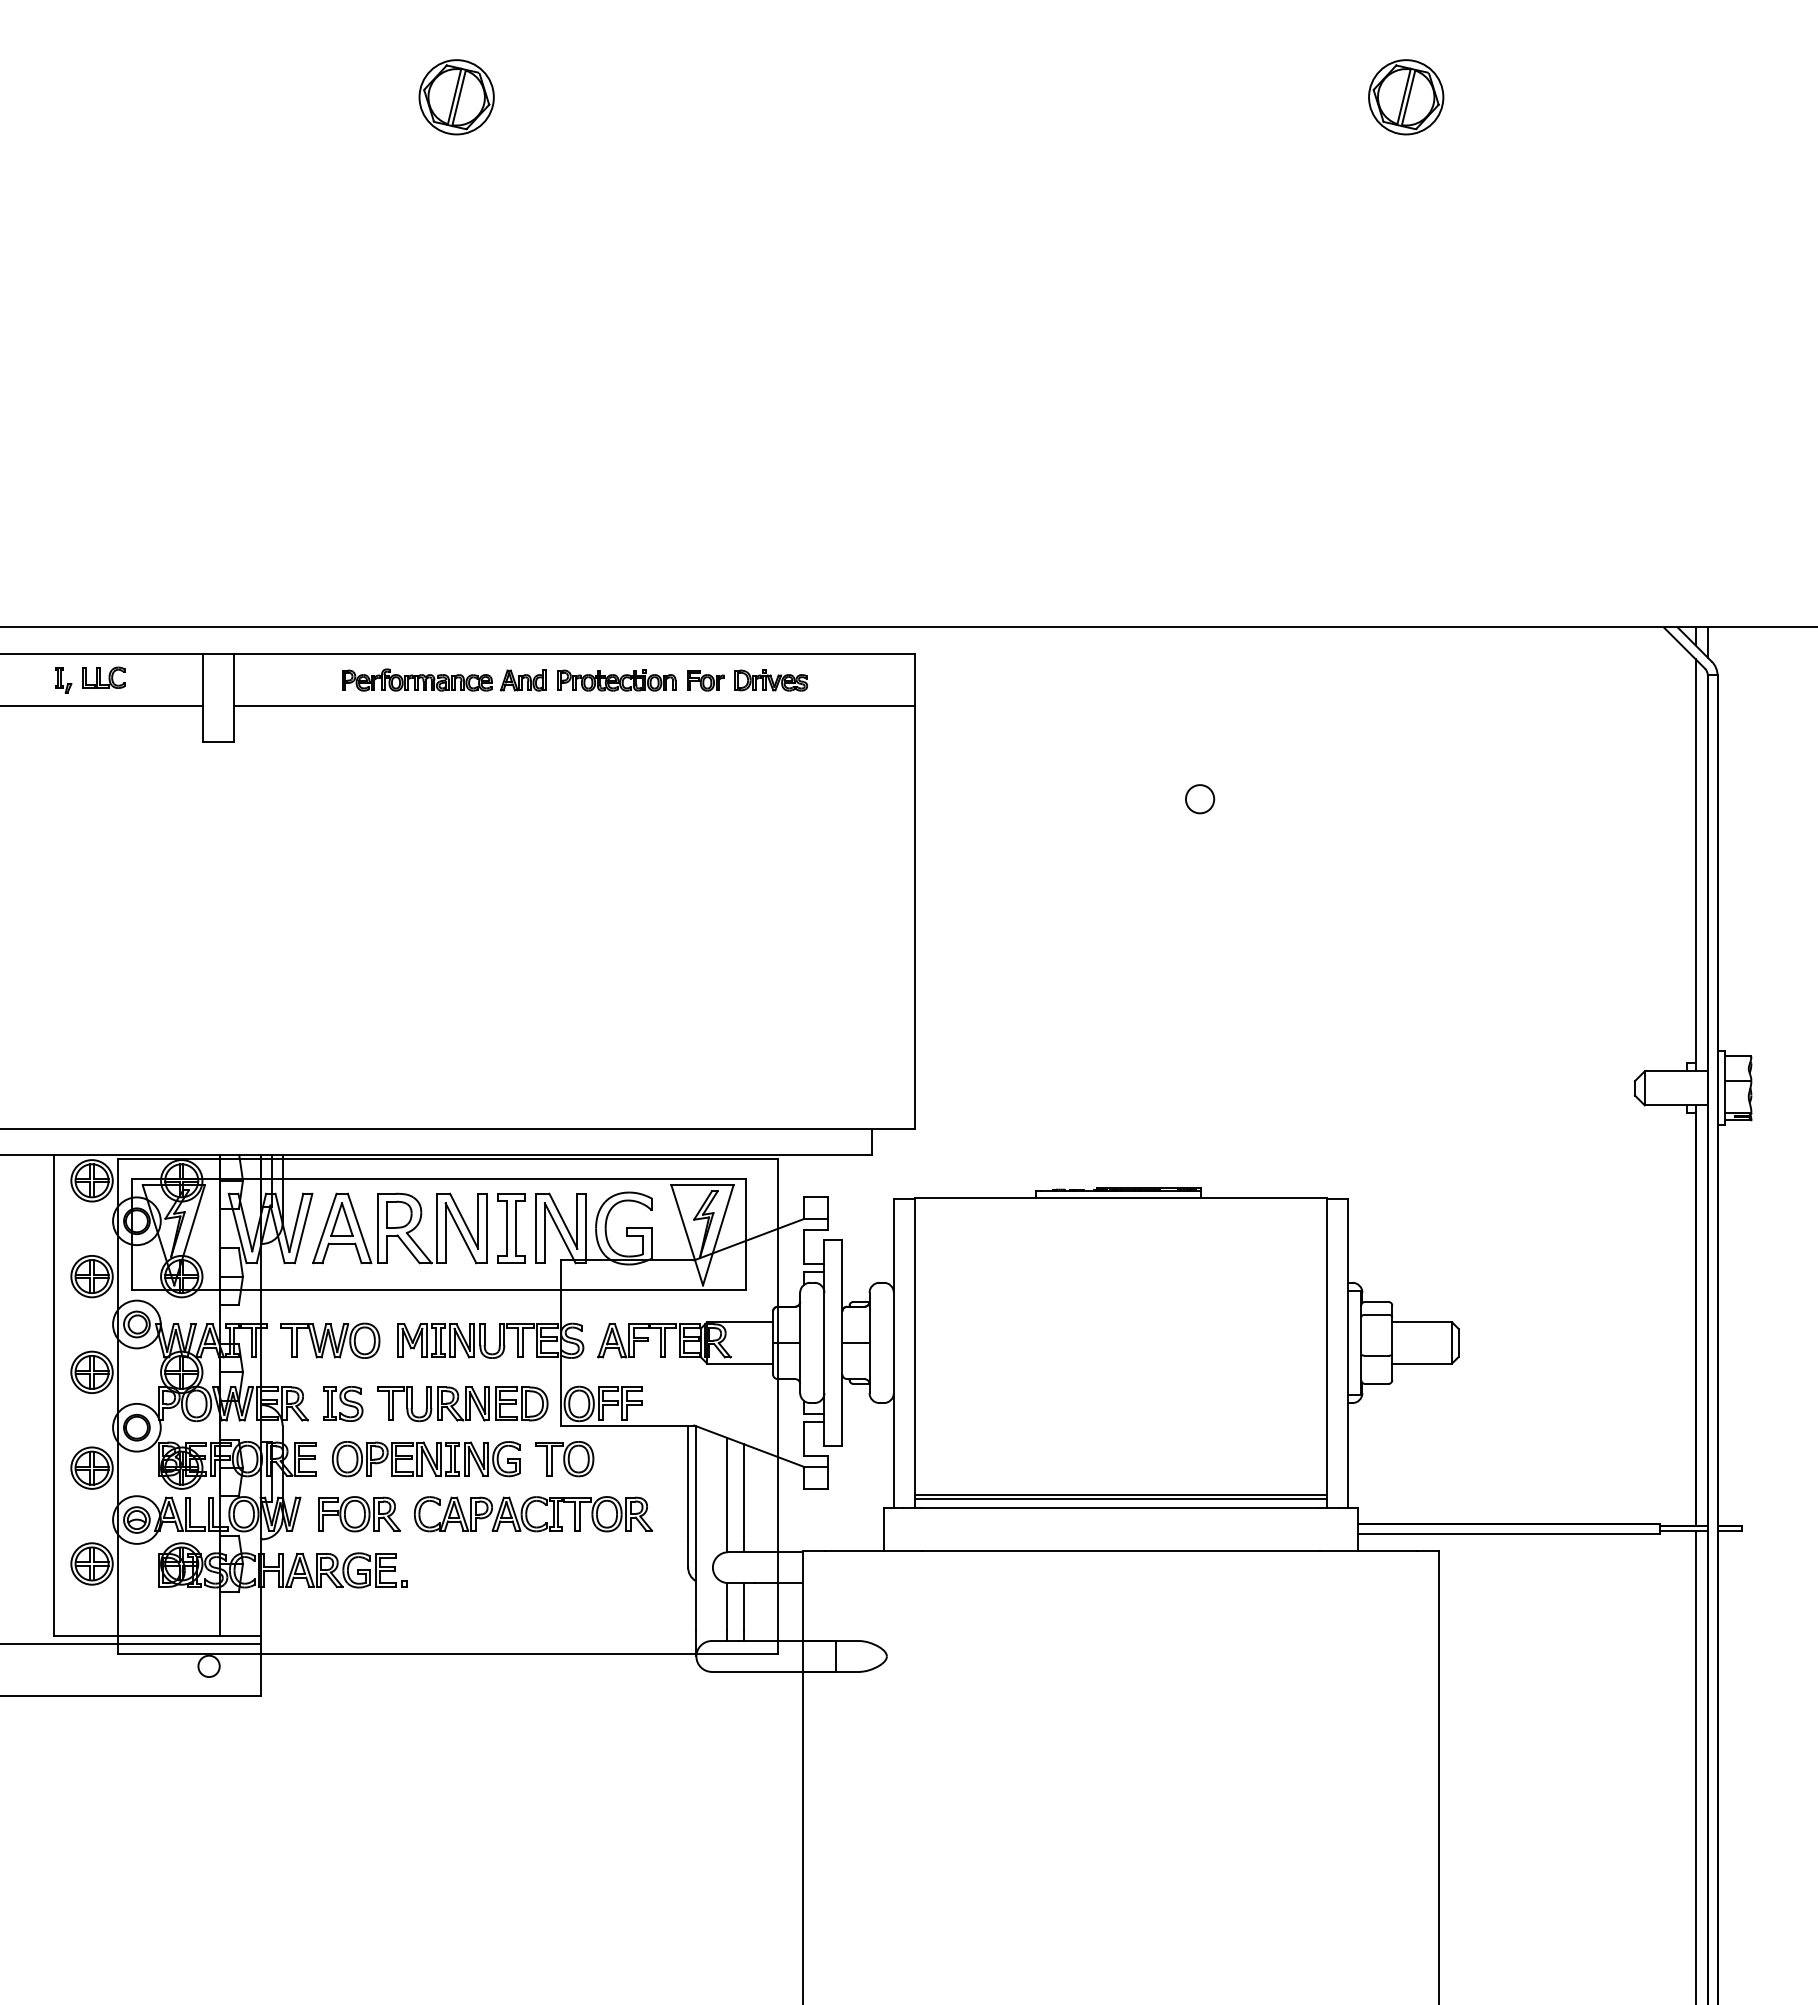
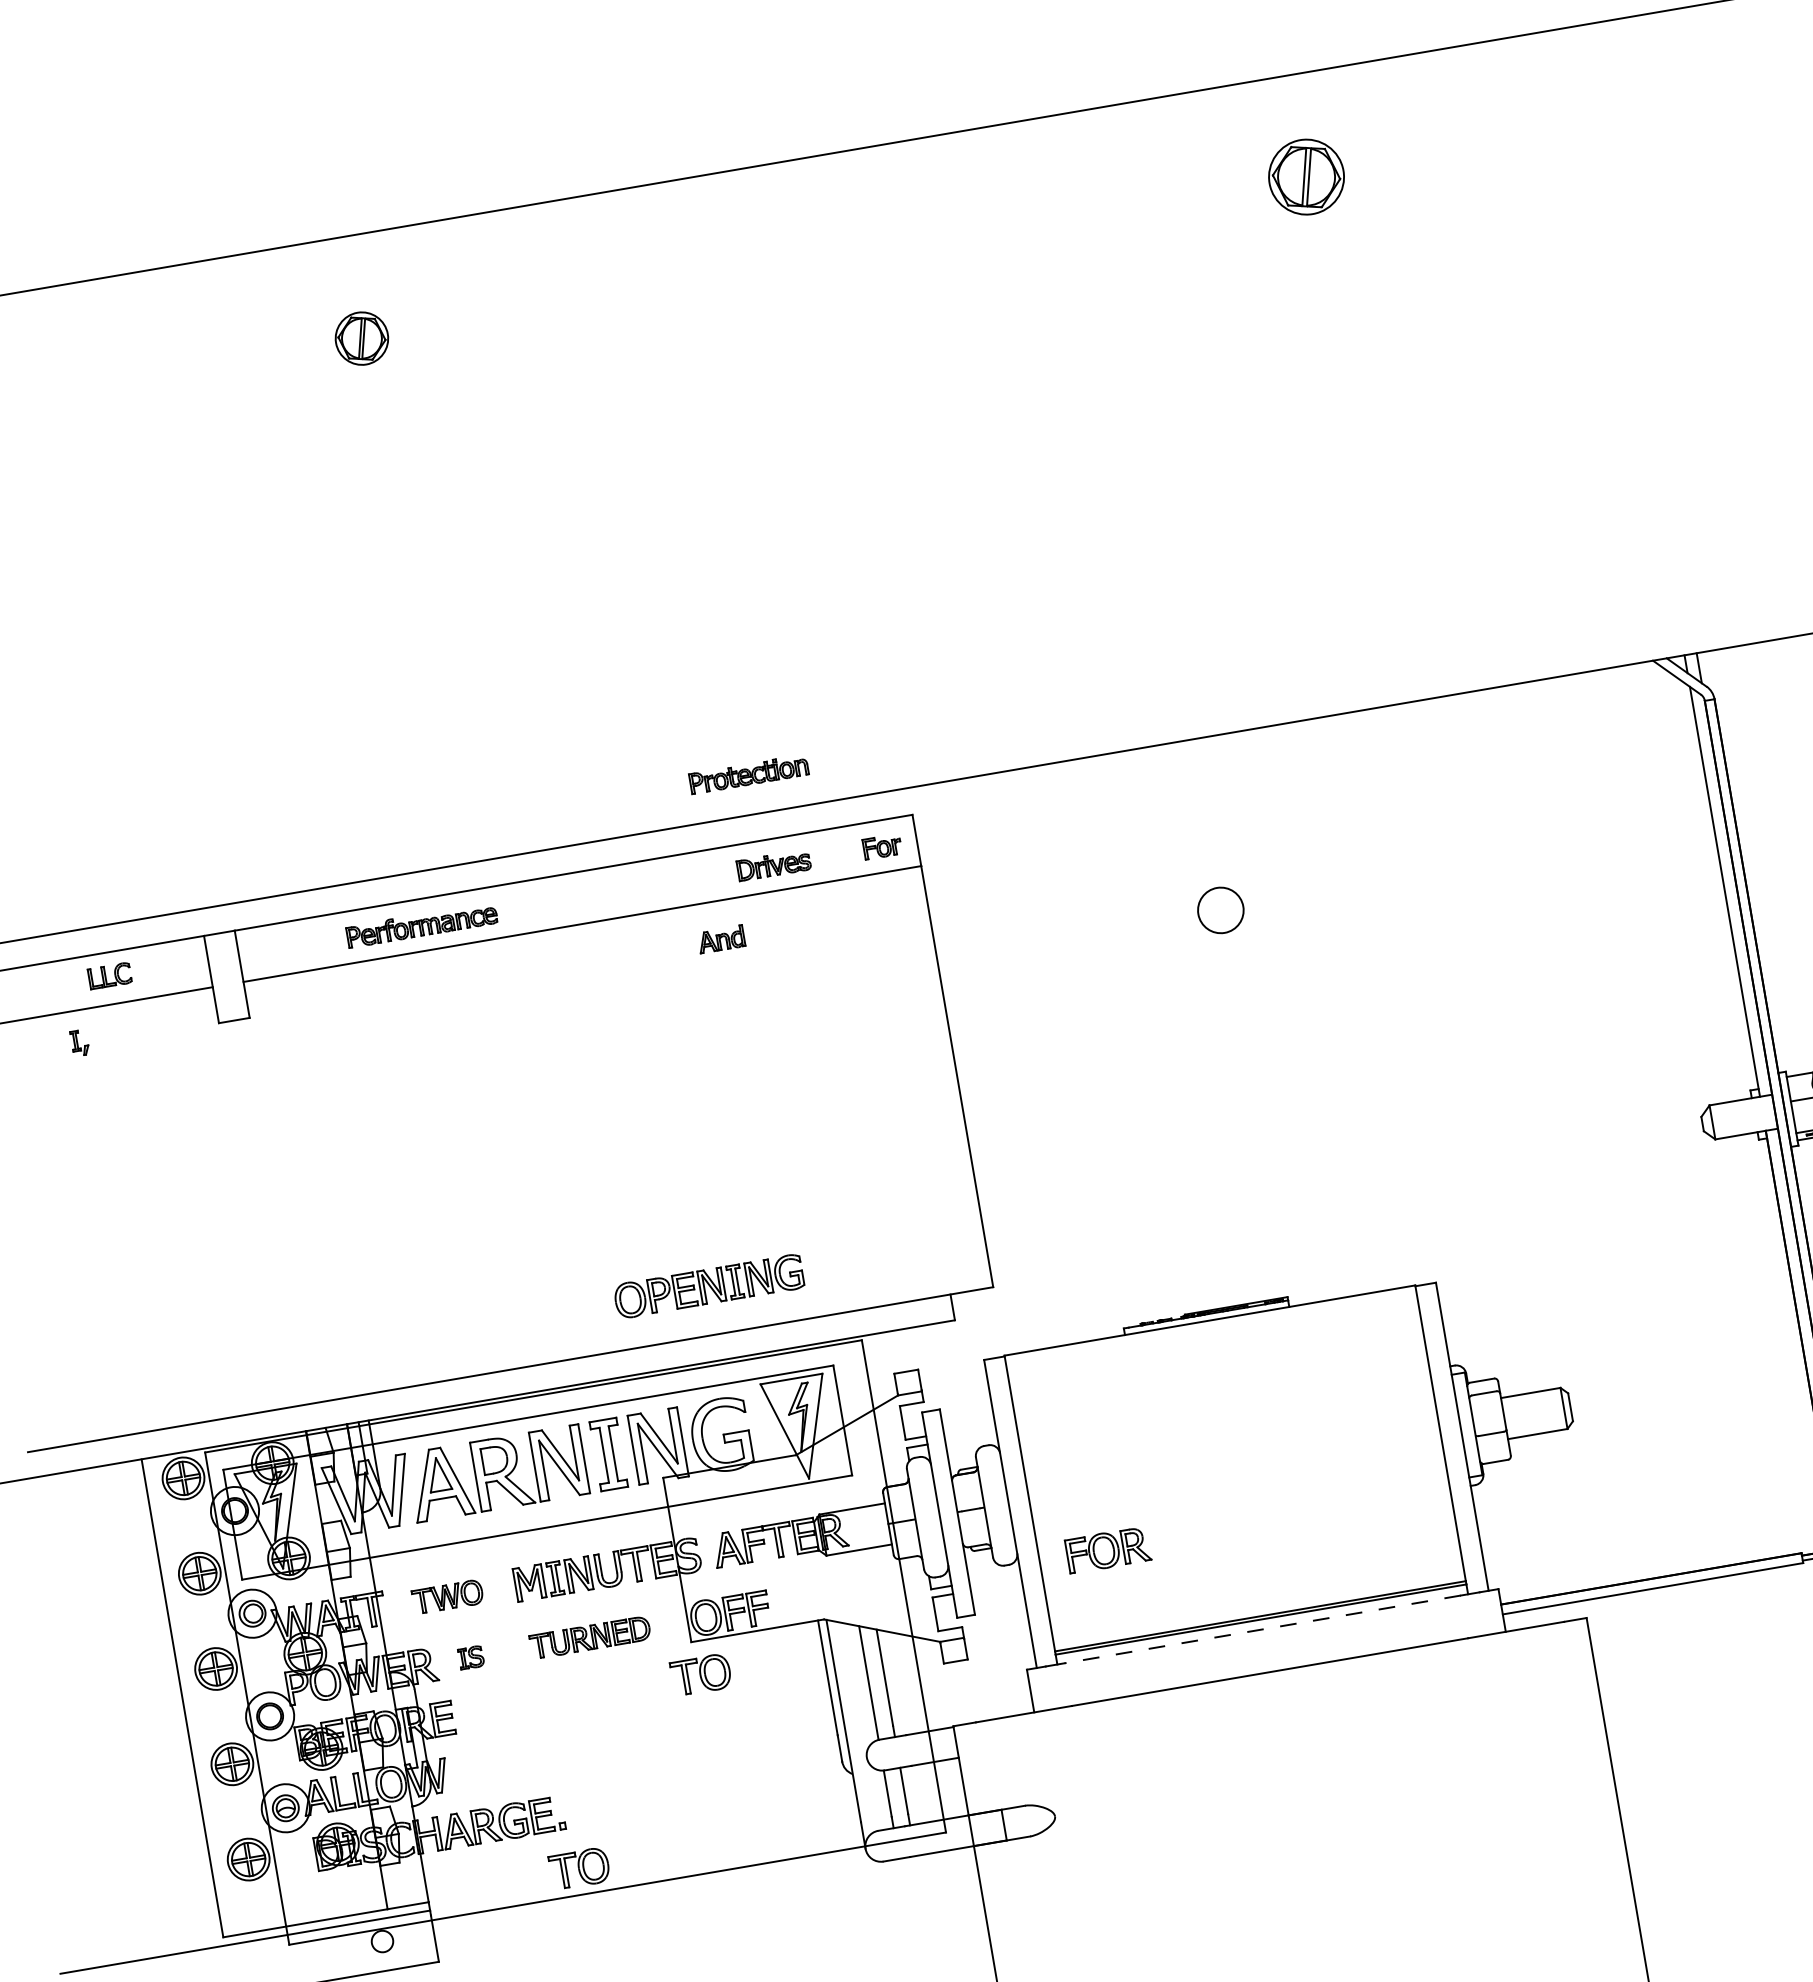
part: (456, 97) -> (361, 338), size x0.7
part: (63, 680) -> (79, 1043), moved
part: (523, 680) -> (721, 939), moved
part: (616, 680) -> (748, 774), moved
part: (705, 680) -> (881, 846), moved
circle: (1199, 799) -> (1220, 910), size x1.6
part: (330, 1340) -> (447, 1596), size x0.7
part: (343, 1403) -> (471, 1657), size x0.6
part: (462, 1404) -> (590, 1637), size x0.7
part: (426, 1459) -> (709, 1286), moved
line: (1120, 1508) -> (1262, 1629), solid -> dashed
part: (359, 1514) -> (1108, 1550), moved
part: (533, 1514) -> (679, 1735), removed
part: (413, 1628) -> (579, 1869), added

